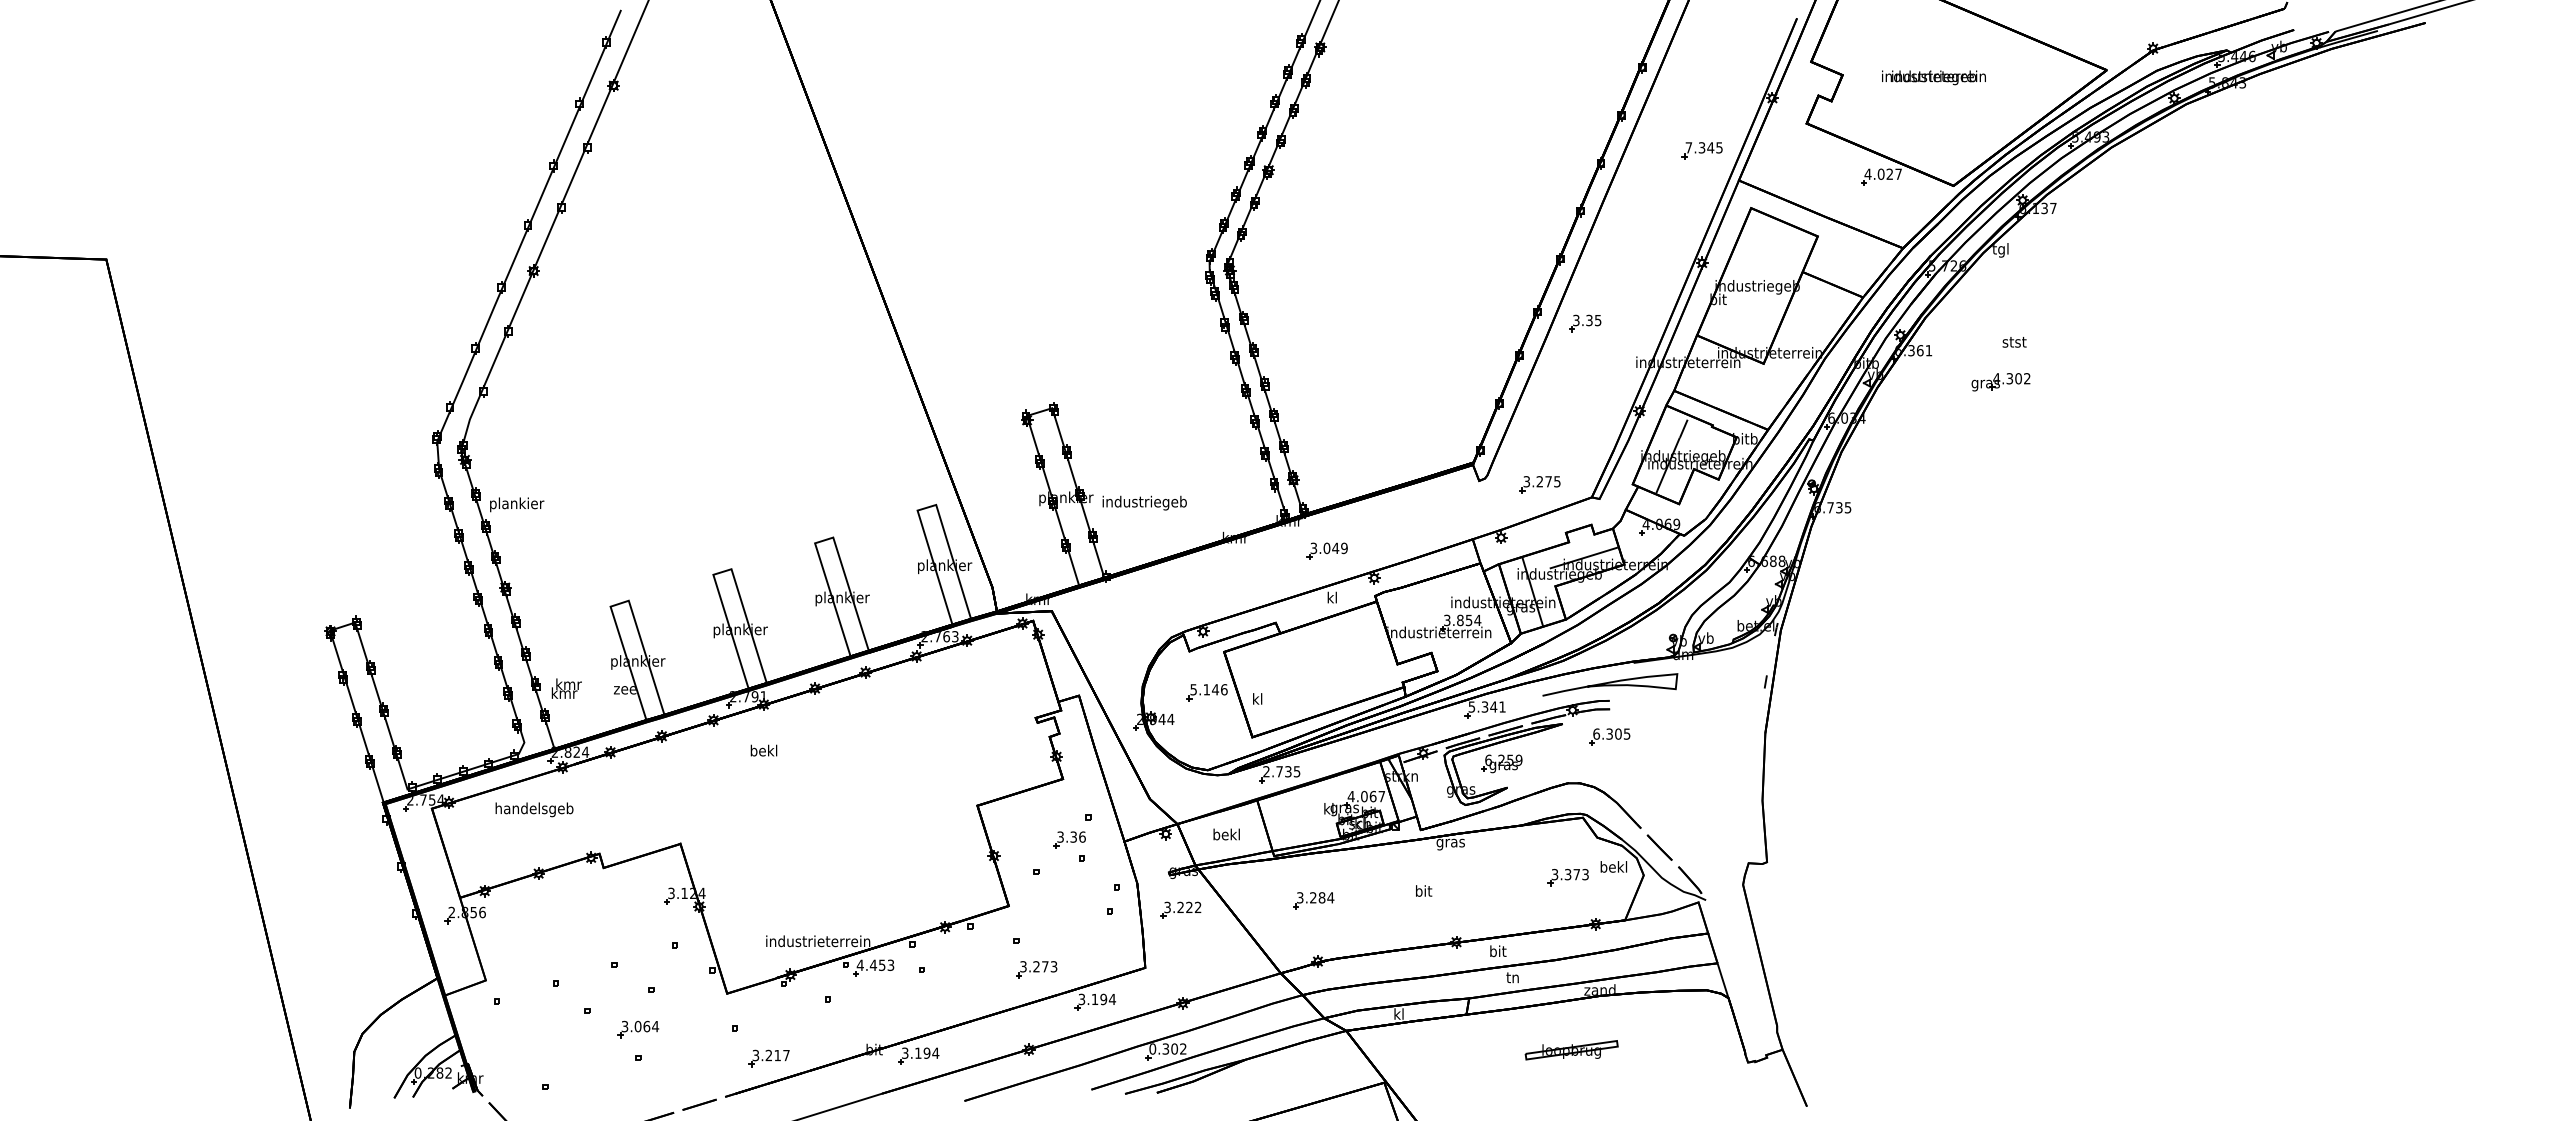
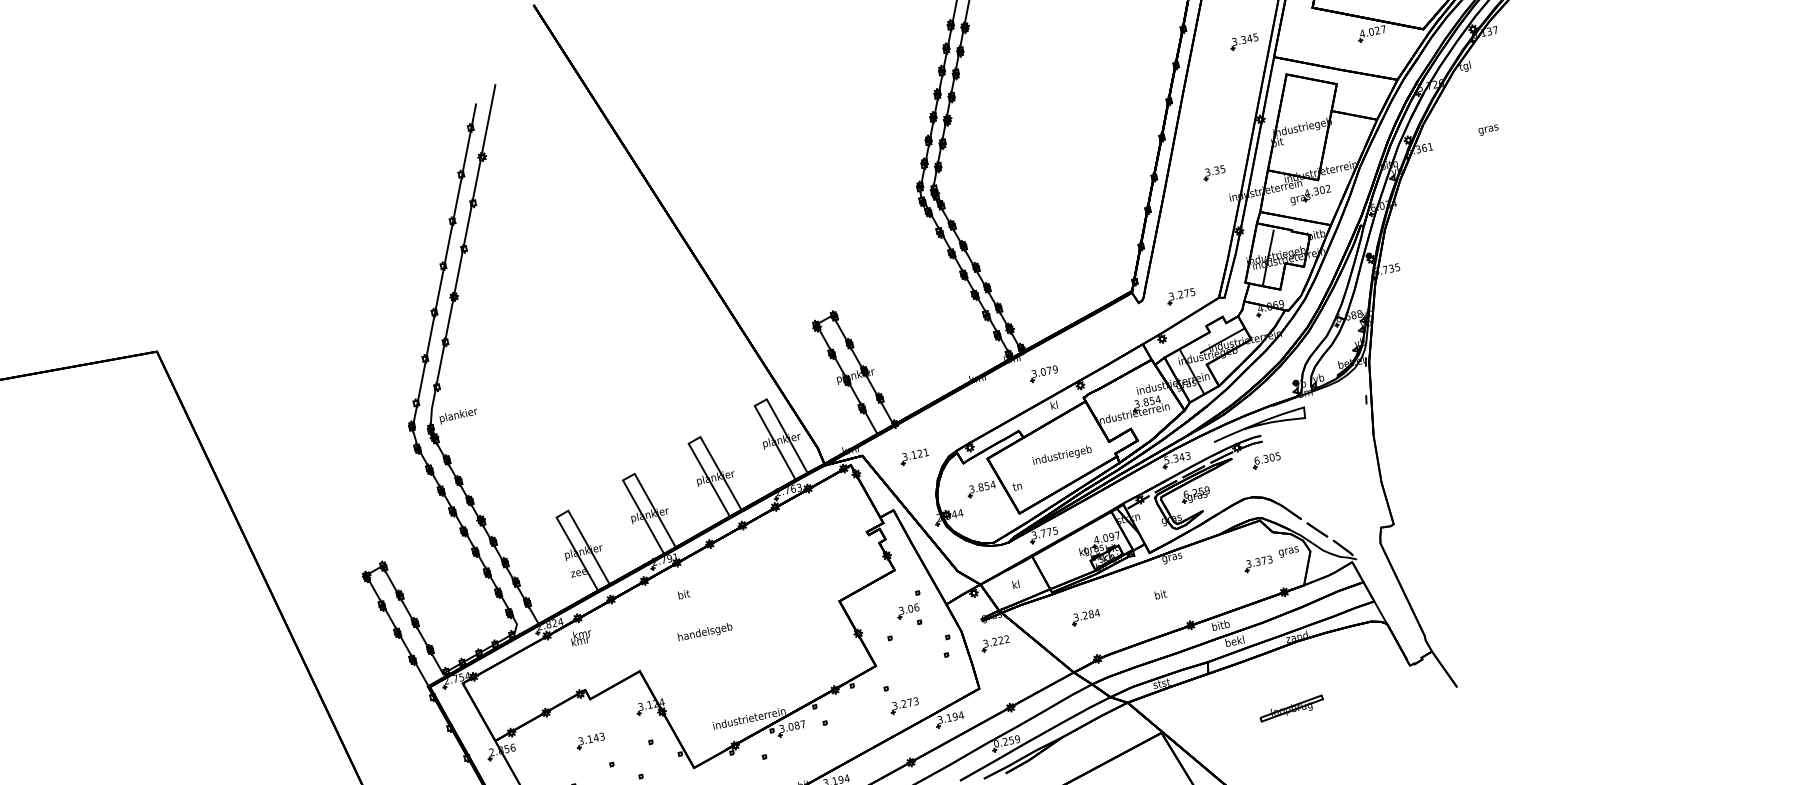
text: (1688, 147) -> (1234, 41), 7.345 -> 3.345
part: (1585, 323) -> (1214, 173), moved
text: (2014, 343) -> (1488, 129), stst -> gras
part: (2000, 382) -> (1310, 195), moved
text: (1144, 502) -> (1062, 455), moved
text: (517, 504) -> (458, 415), moved
text: (1335, 547) -> (1049, 370), 3.049 -> 3.079
part: (1123, 627) -> (914, 456), added
text: (566, 688) -> (581, 637), moved
text: (1208, 689) -> (982, 486), 5.146 -> 3.854
text: (1257, 698) -> (1017, 485), kl -> tn
text: (1502, 706) -> (1187, 455), 5.341 -> 5.343
text: (763, 750) -> (683, 594), bekl -> bit
text: (1277, 771) -> (1041, 533), 2.735 -> 3.775
text: (1372, 796) -> (1111, 536), 4.067 -> 4.097
text: (534, 809) -> (705, 632), moved
text: (1226, 834) -> (1015, 584), bekl -> kl
text: (1073, 836) -> (910, 608), 3.36 -> 3.06
text: (1613, 868) -> (1288, 551), bekl -> gras
part: (591, 925) -> (590, 740), added
text: (1497, 951) -> (1220, 625), bit -> bitb
text: (875, 964) -> (792, 726), 4.453 -> 3.087
text: (1512, 977) -> (1234, 641), tn -> bekl
text: (1399, 1013) -> (1161, 682), kl -> stst
text: (1174, 1048) -> (1011, 740), 0.302 -> 0.259
part: (1571, 1050) -> (1291, 708), moved

